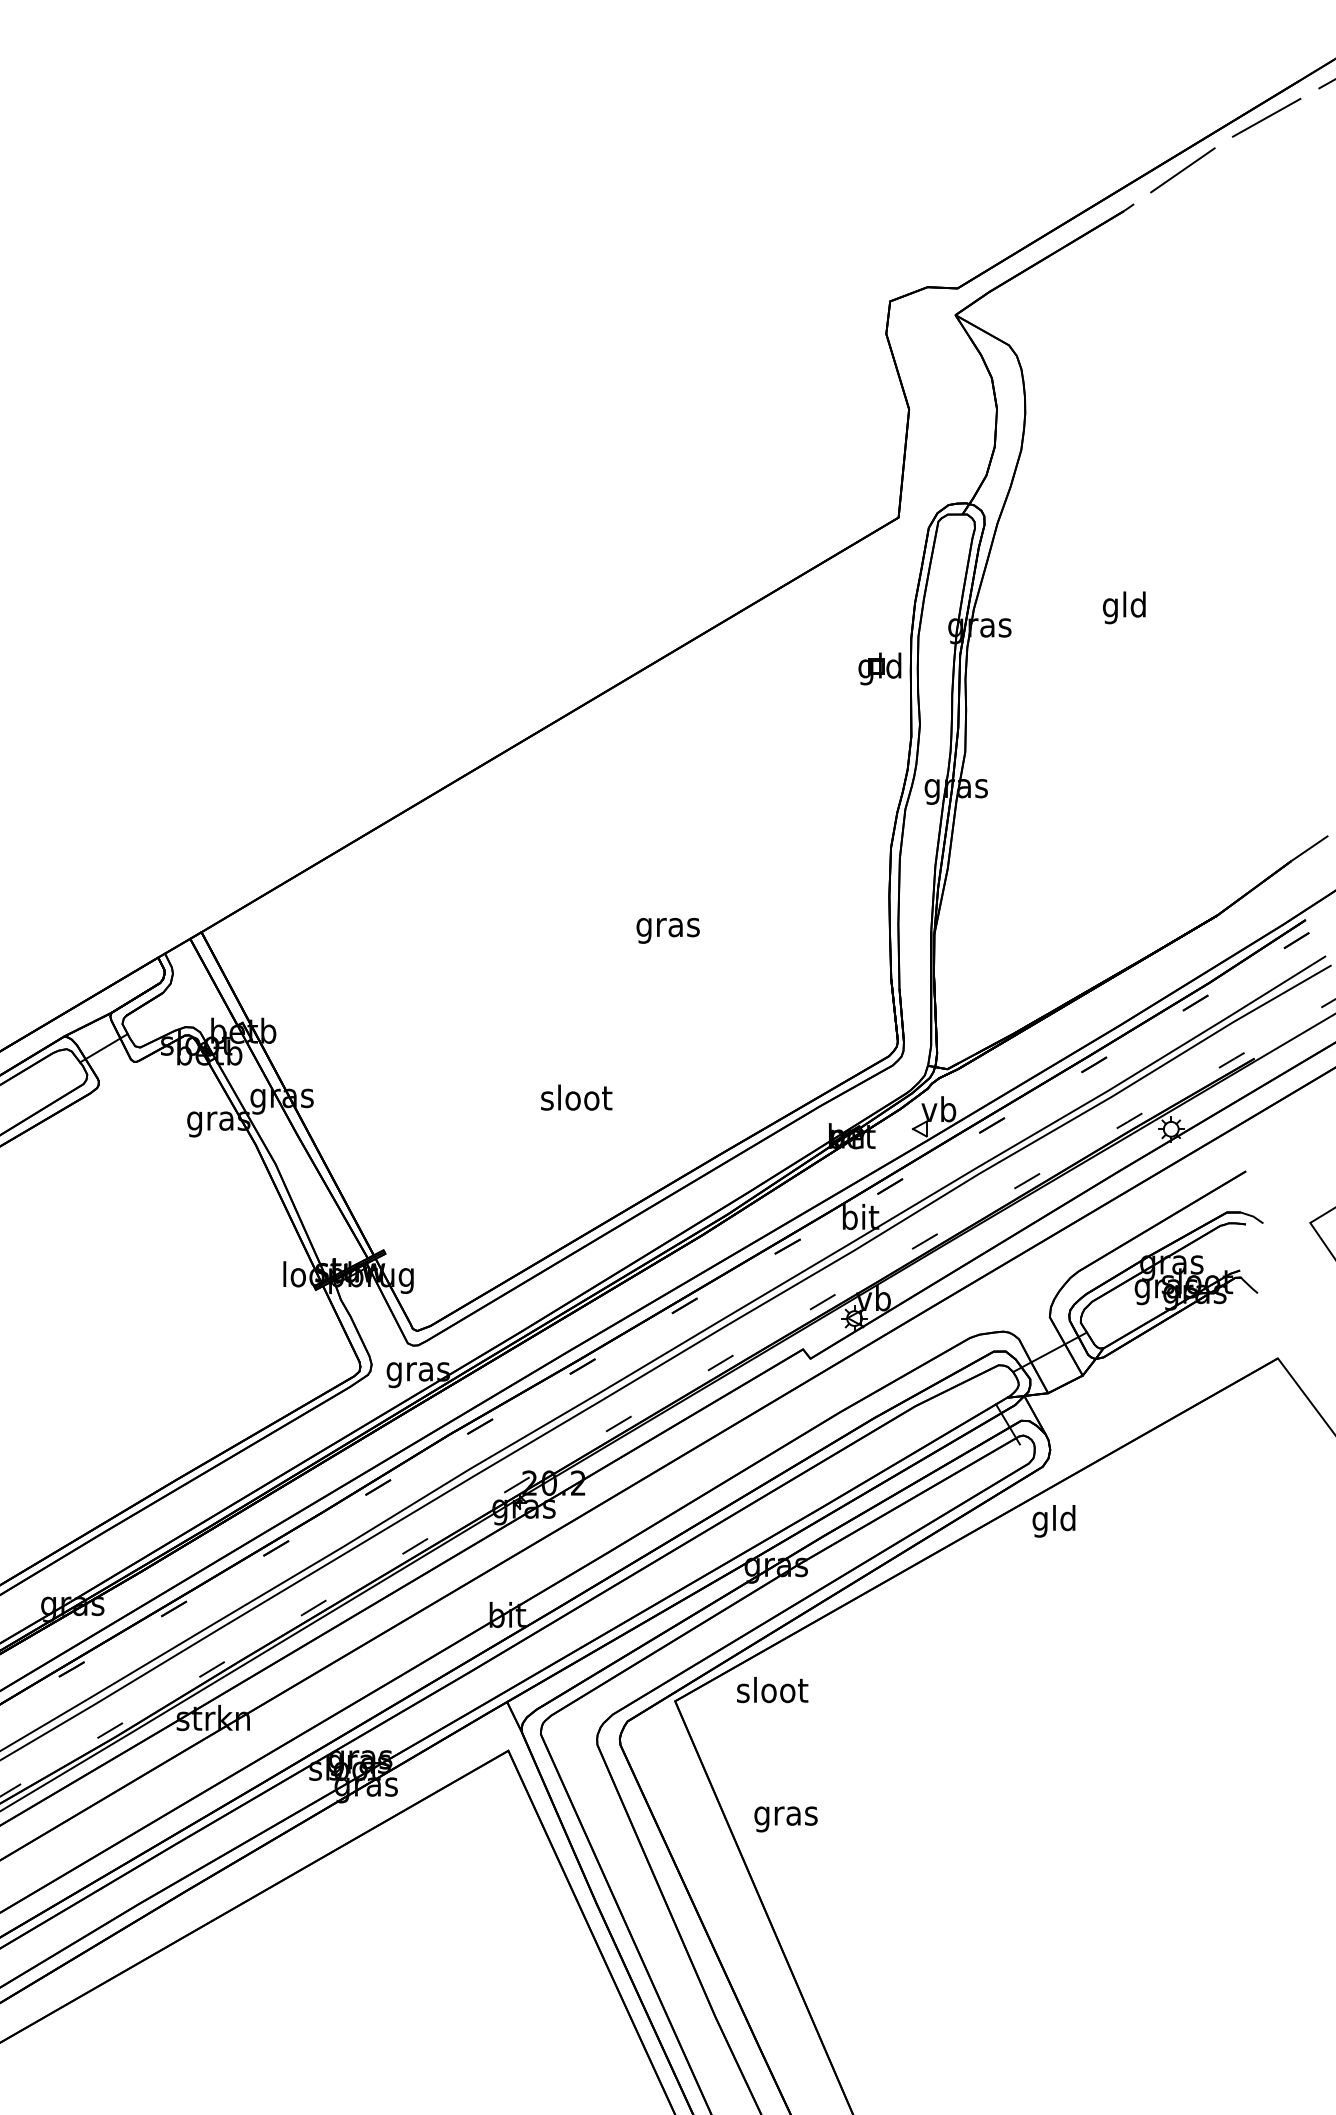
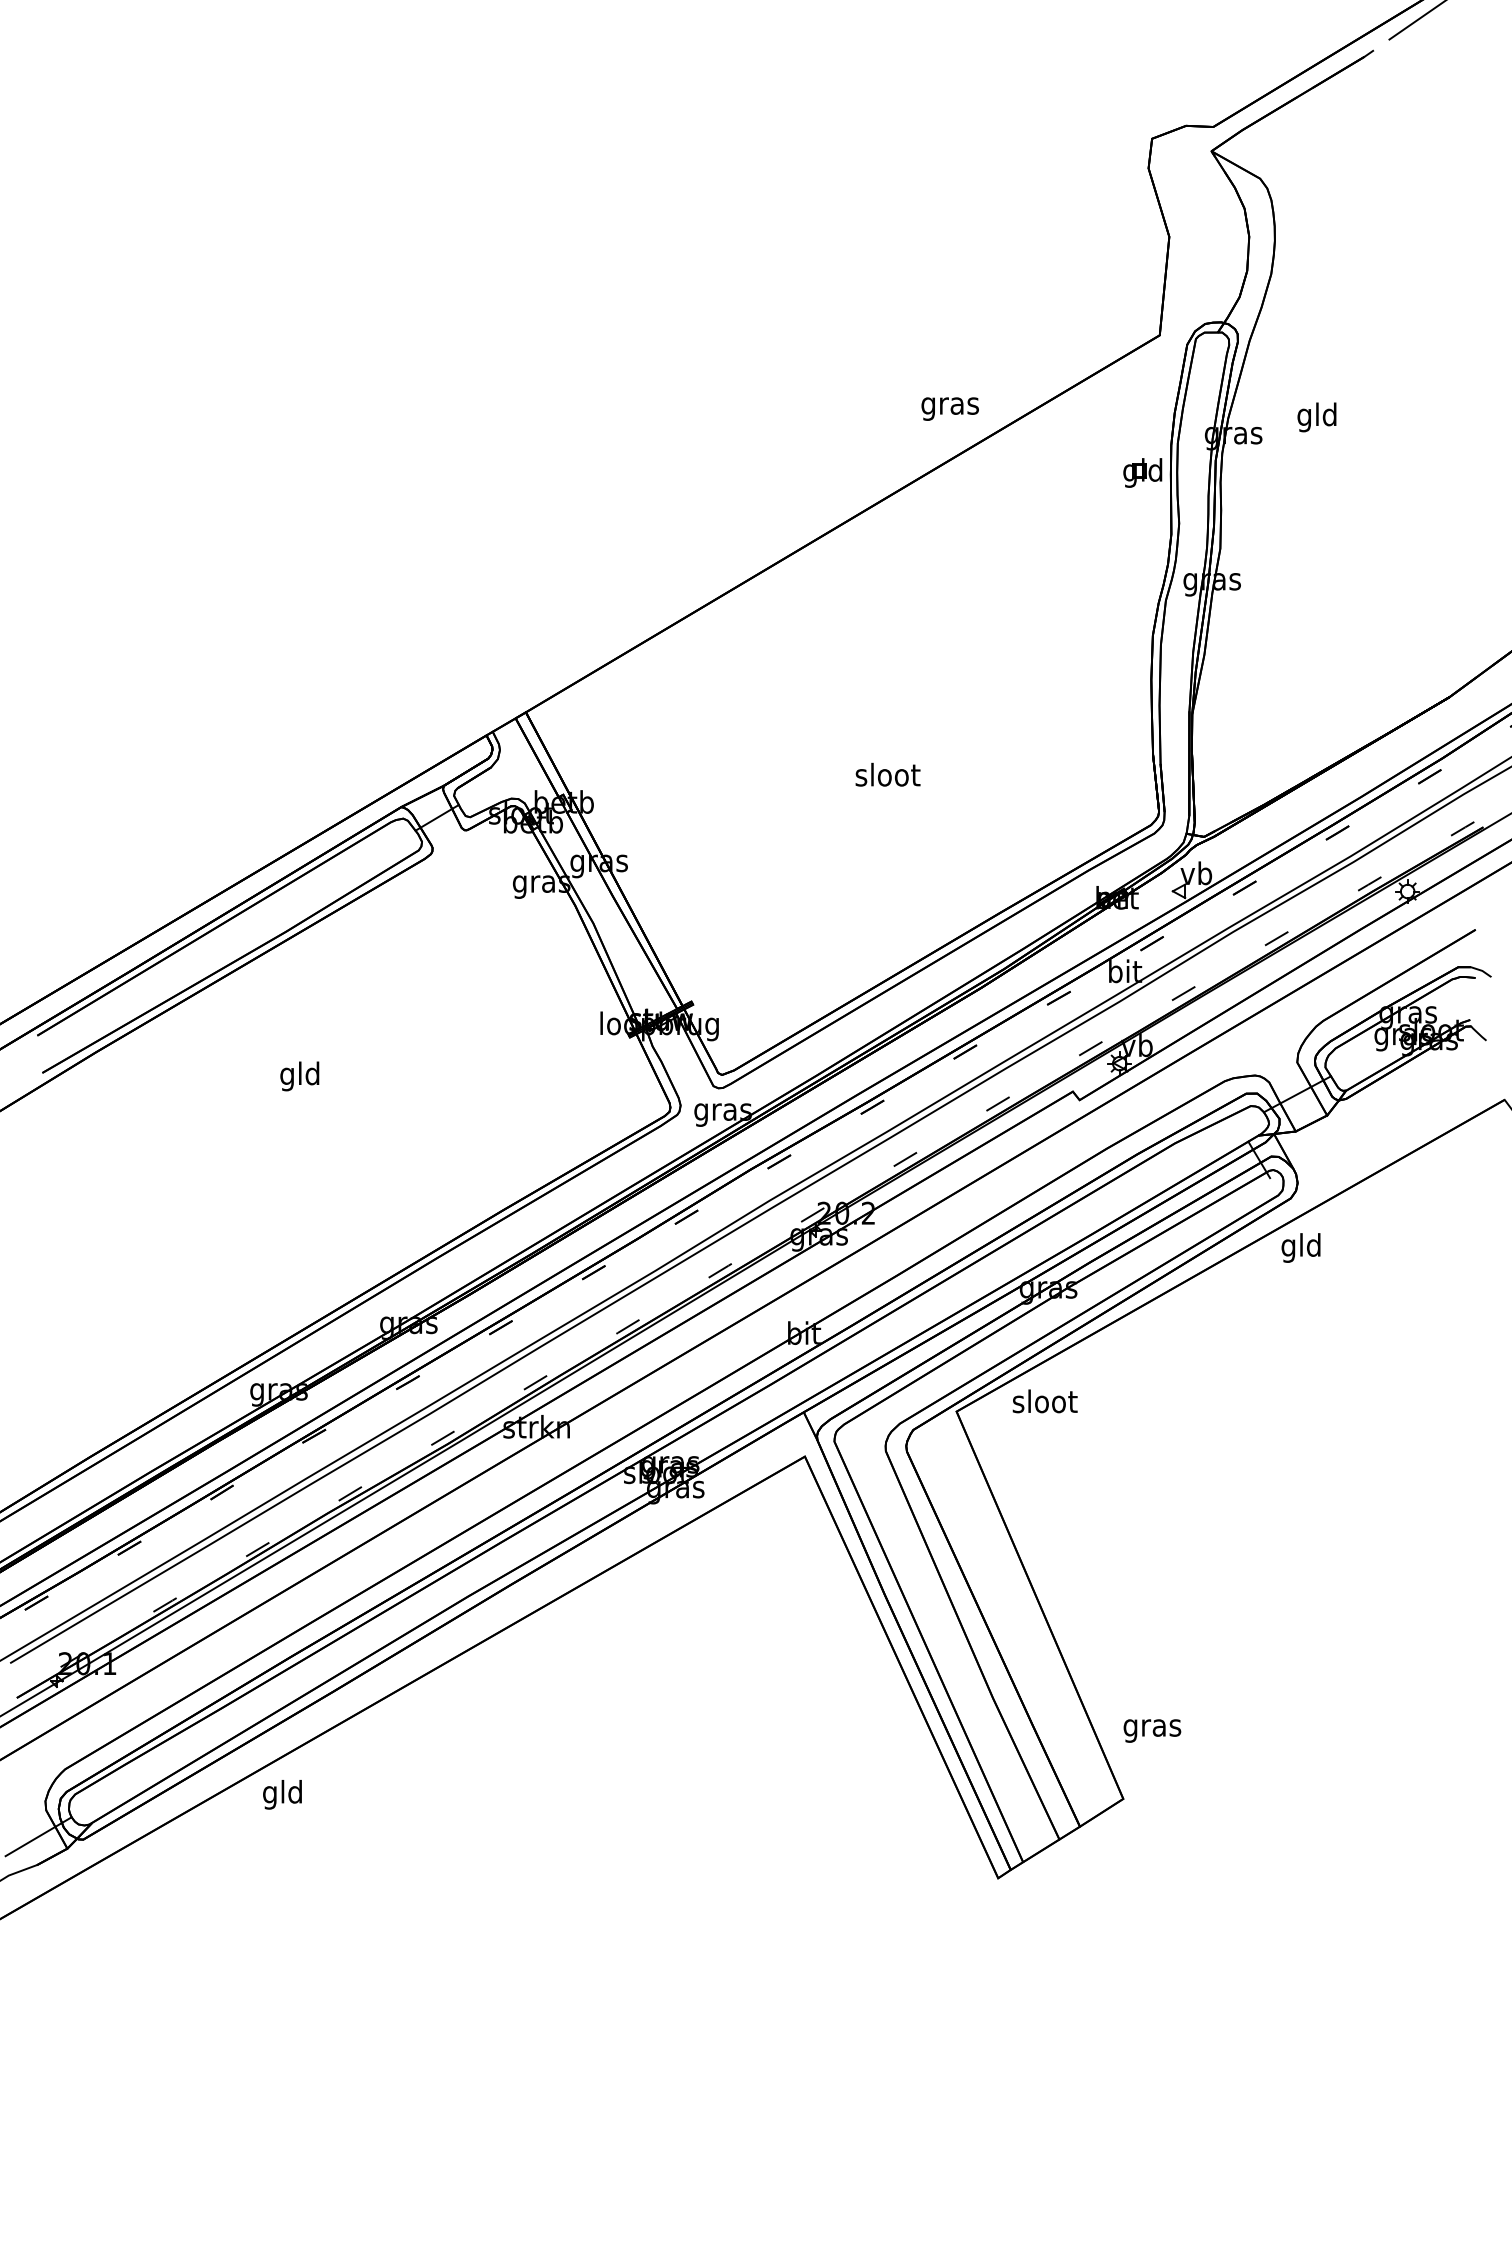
text: (1123, 607) -> (1316, 417), moved
text: (667, 930) -> (949, 408), moved
text: (576, 1097) -> (887, 774), moved
text: (786, 1818) -> (1152, 1730), moved

